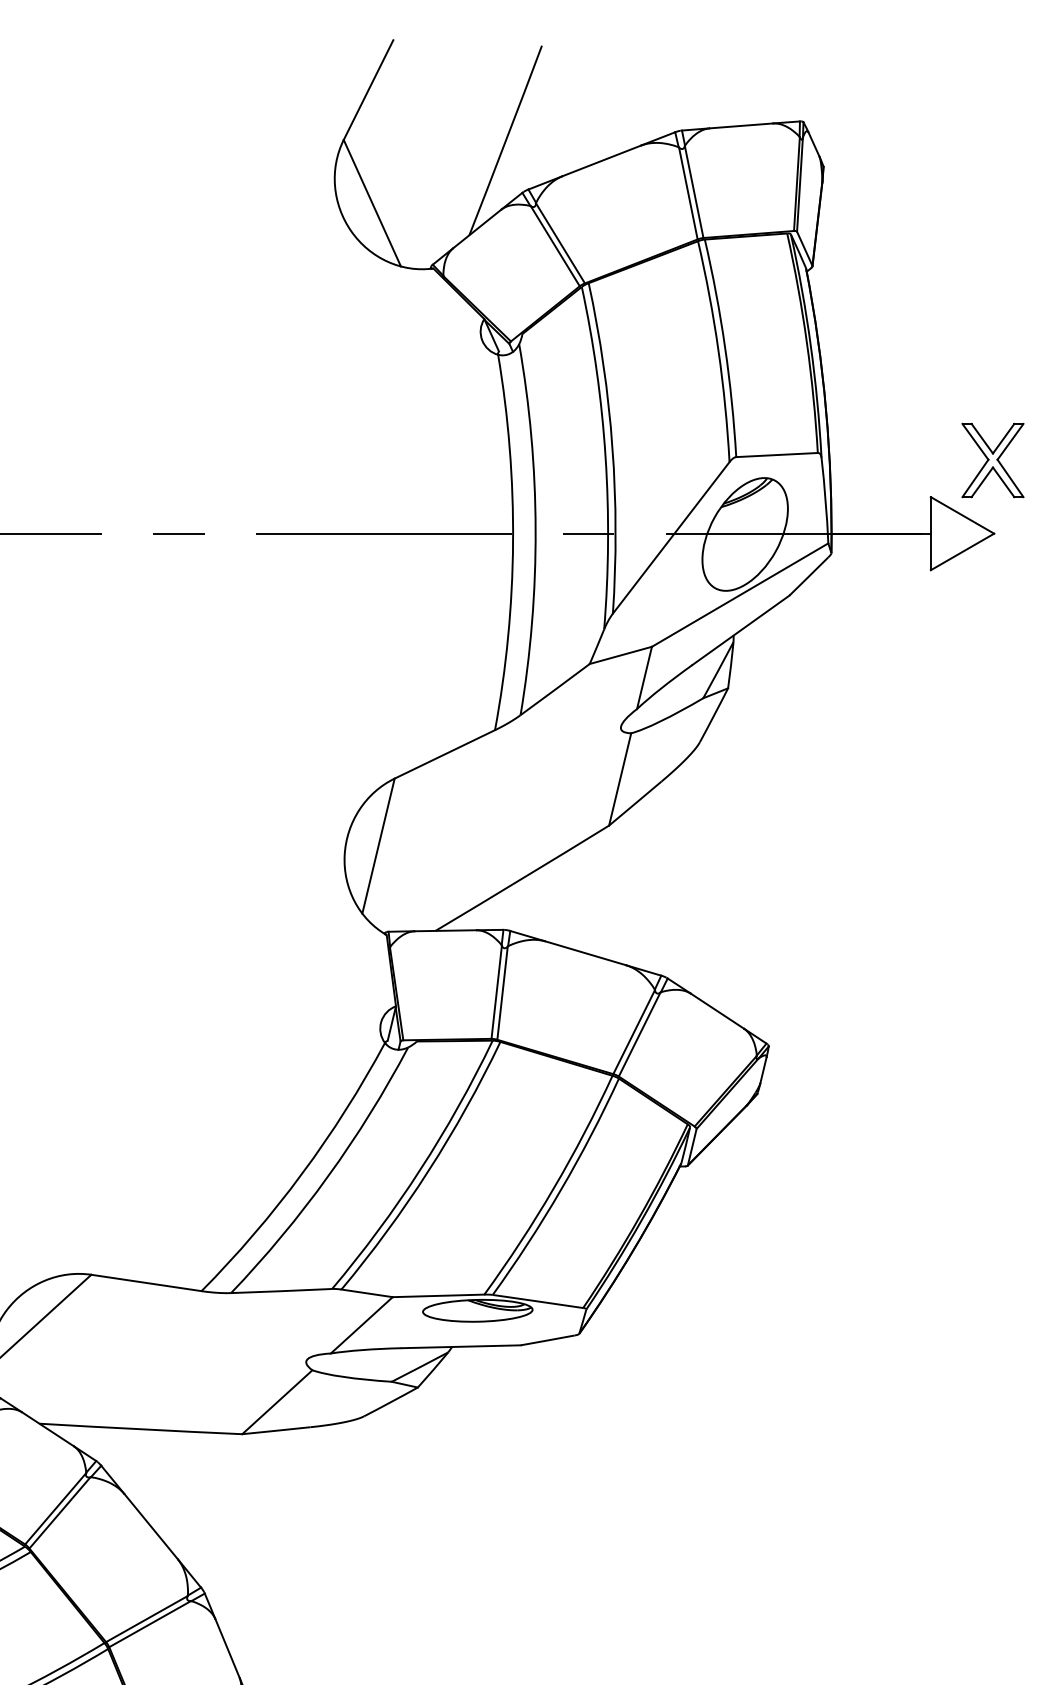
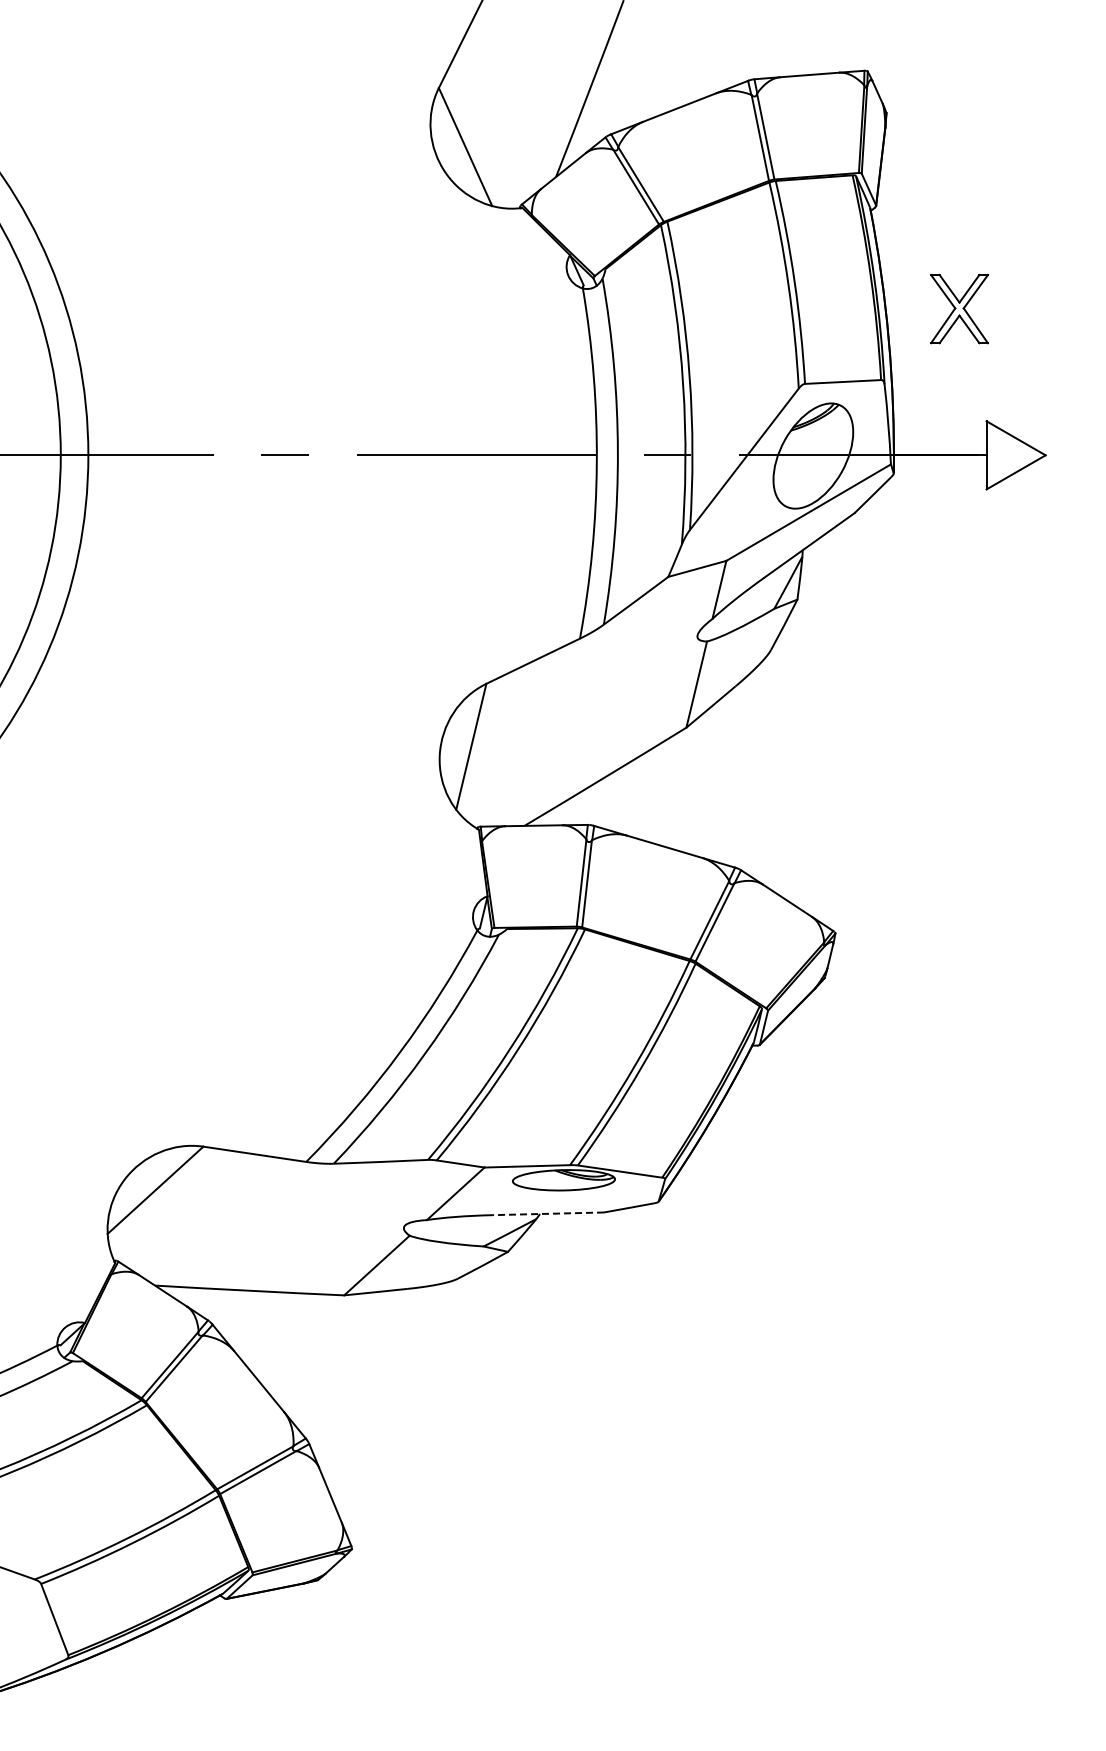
part: (992, 459) -> (959, 308), moved
line: (461, 1346) -> (548, 1213), solid -> dashed

